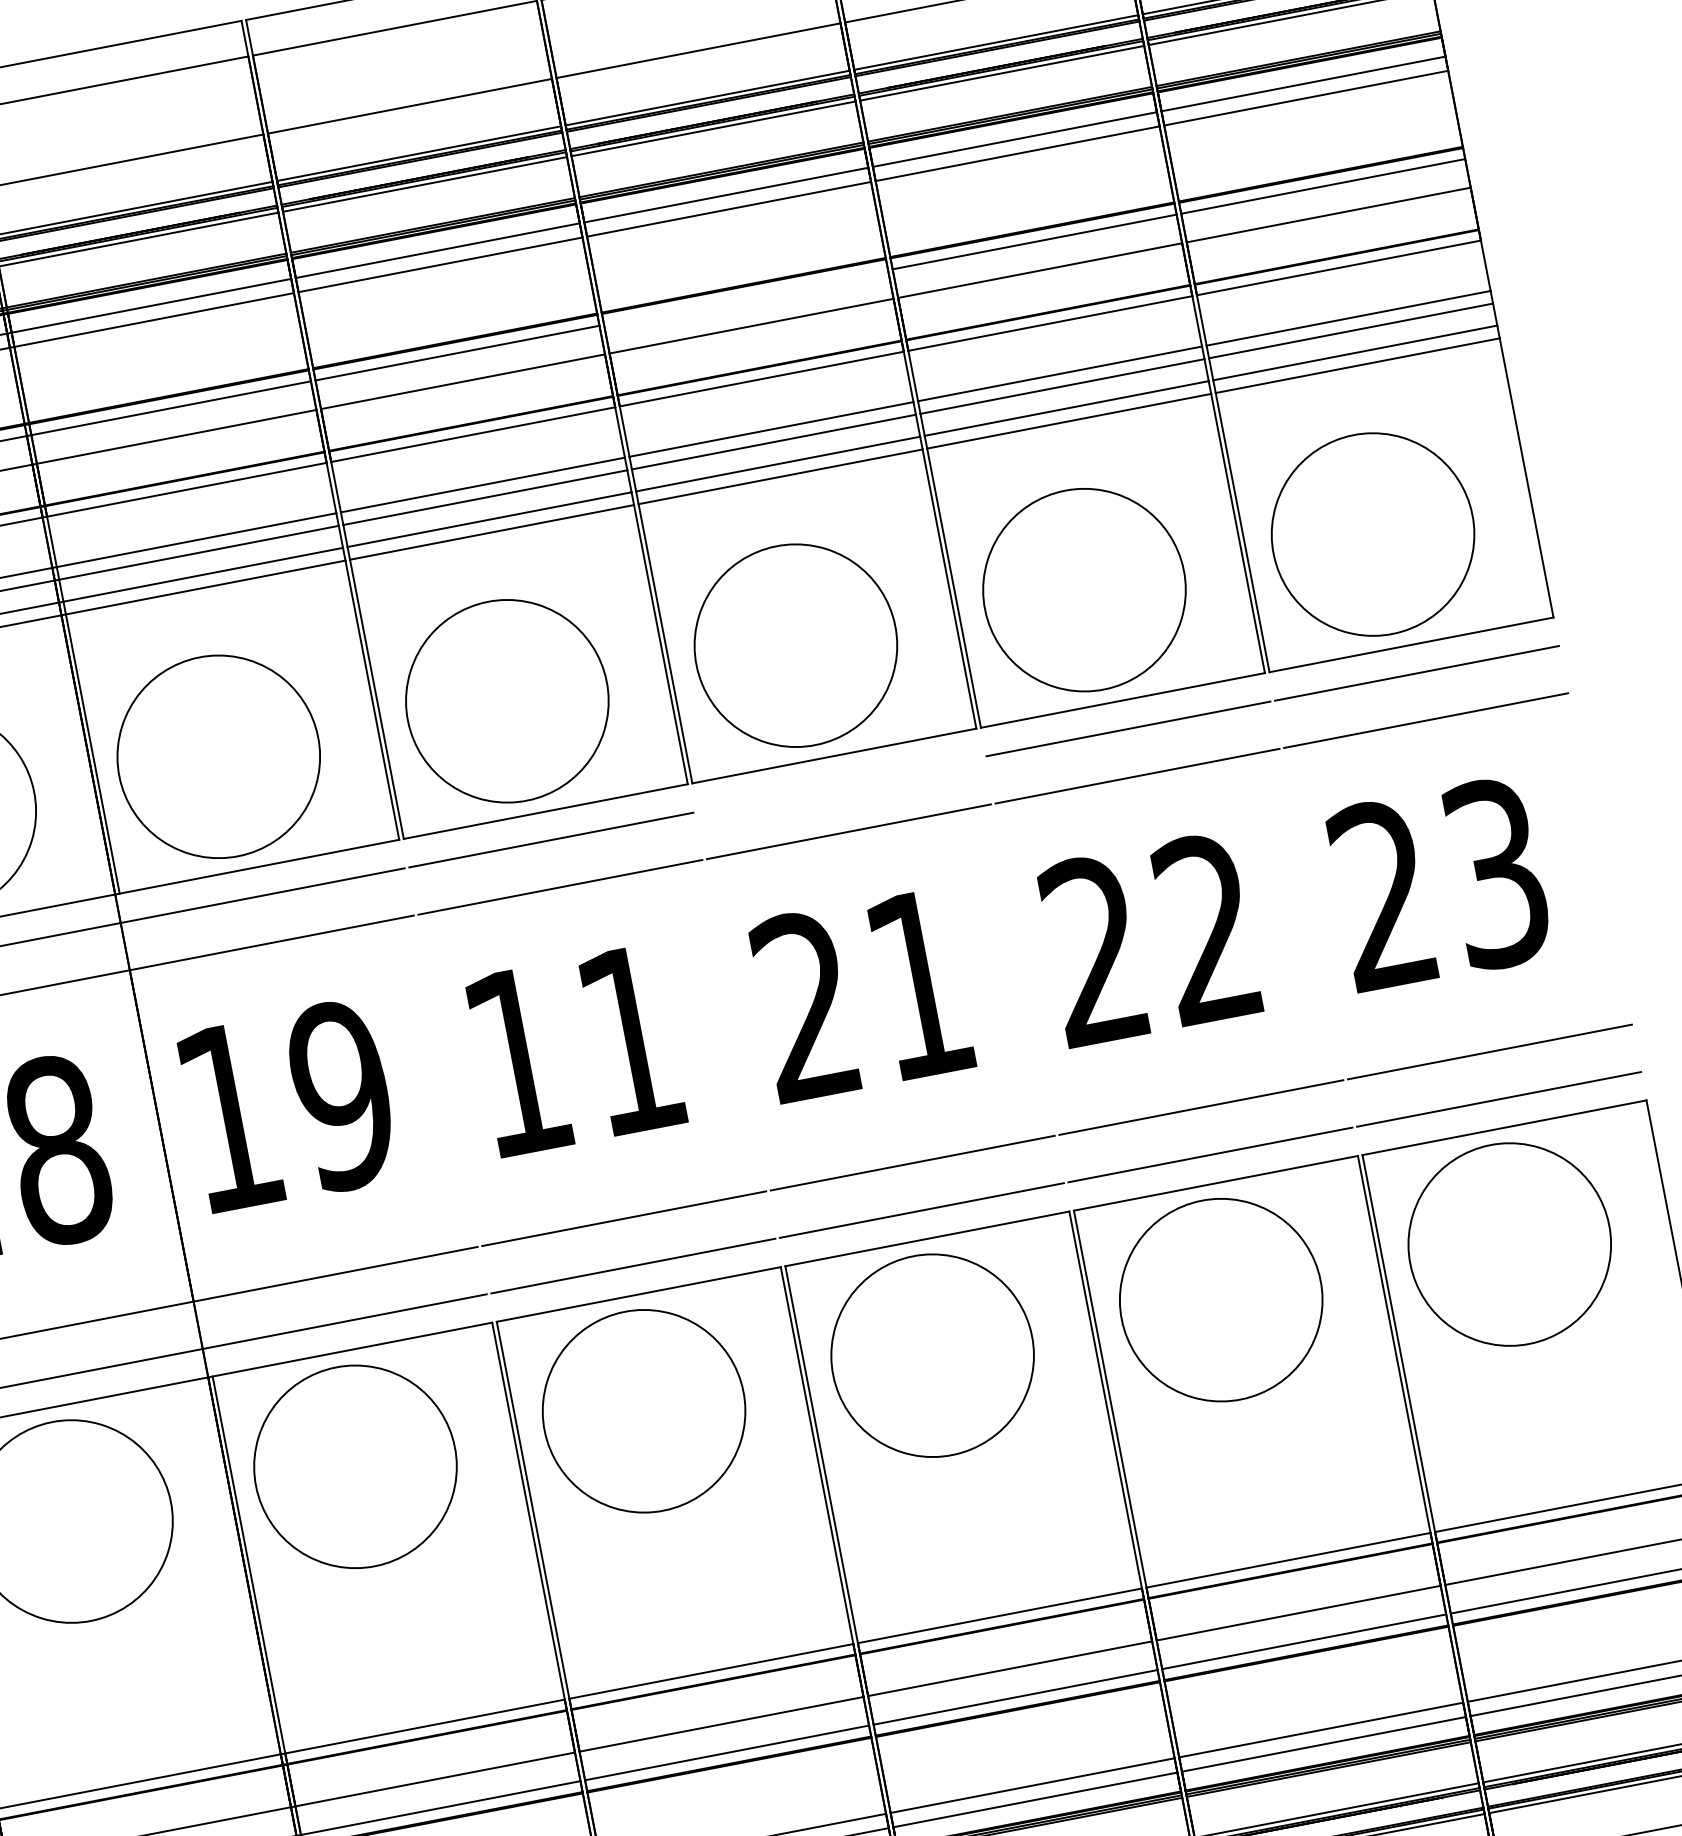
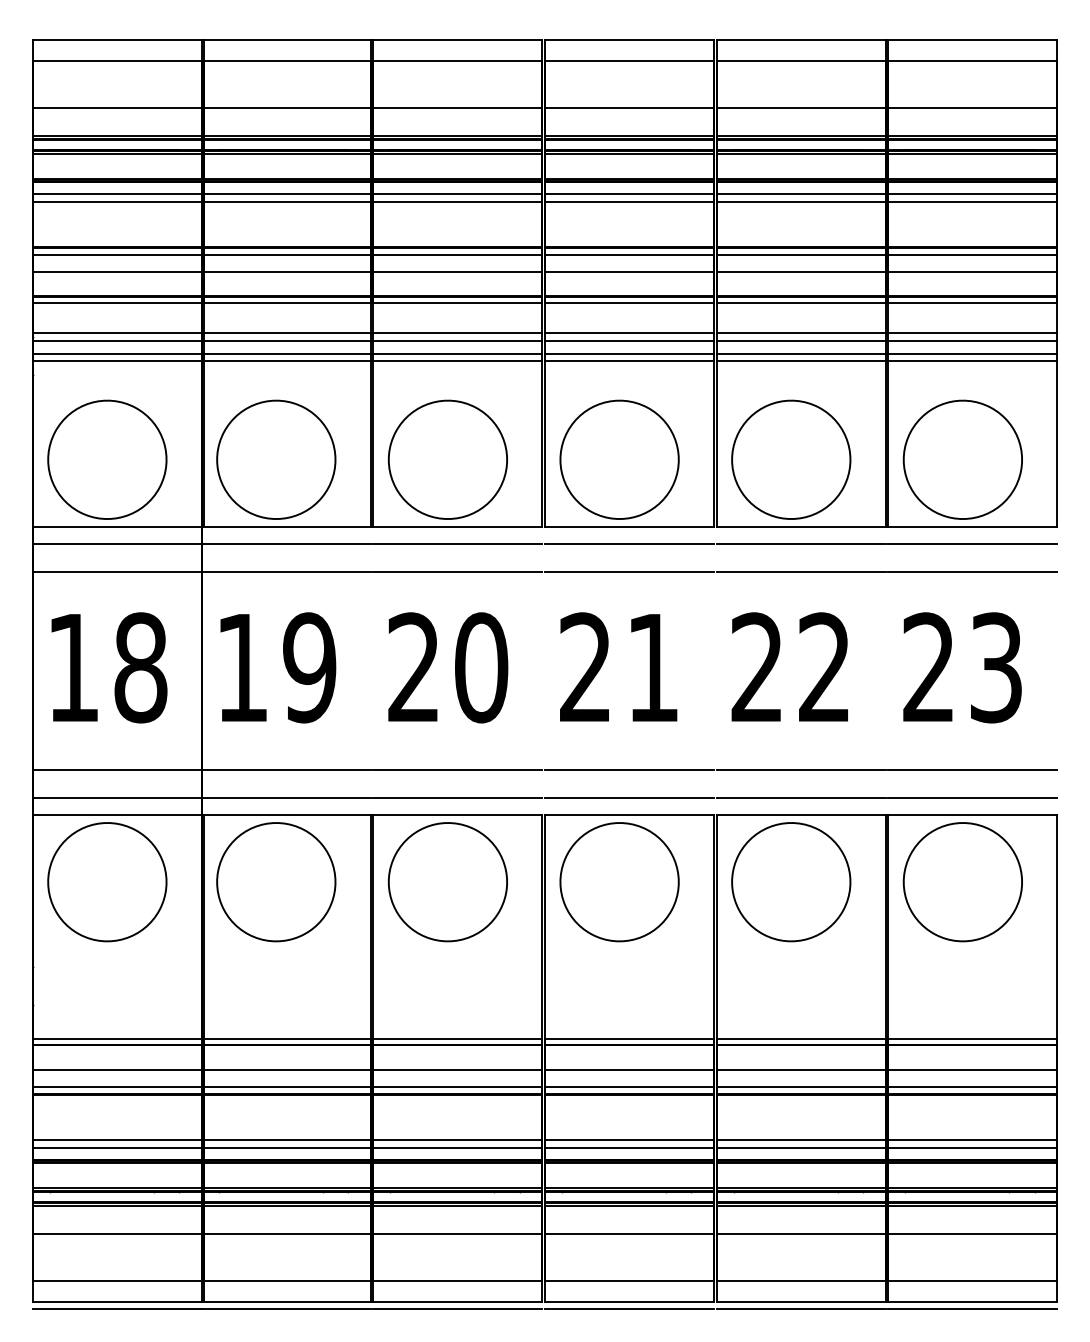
line: (746, 297) -> (629, 254), added
line: (839, 784) -> (629, 544), added
text: (575, 1050) -> (448, 667), 11 -> 20

